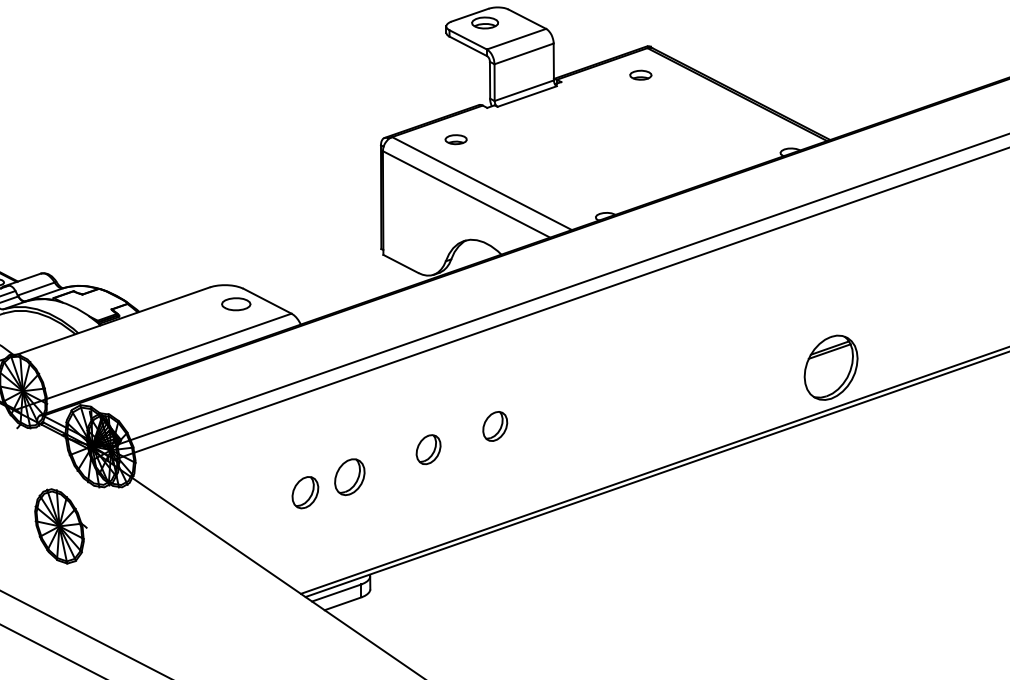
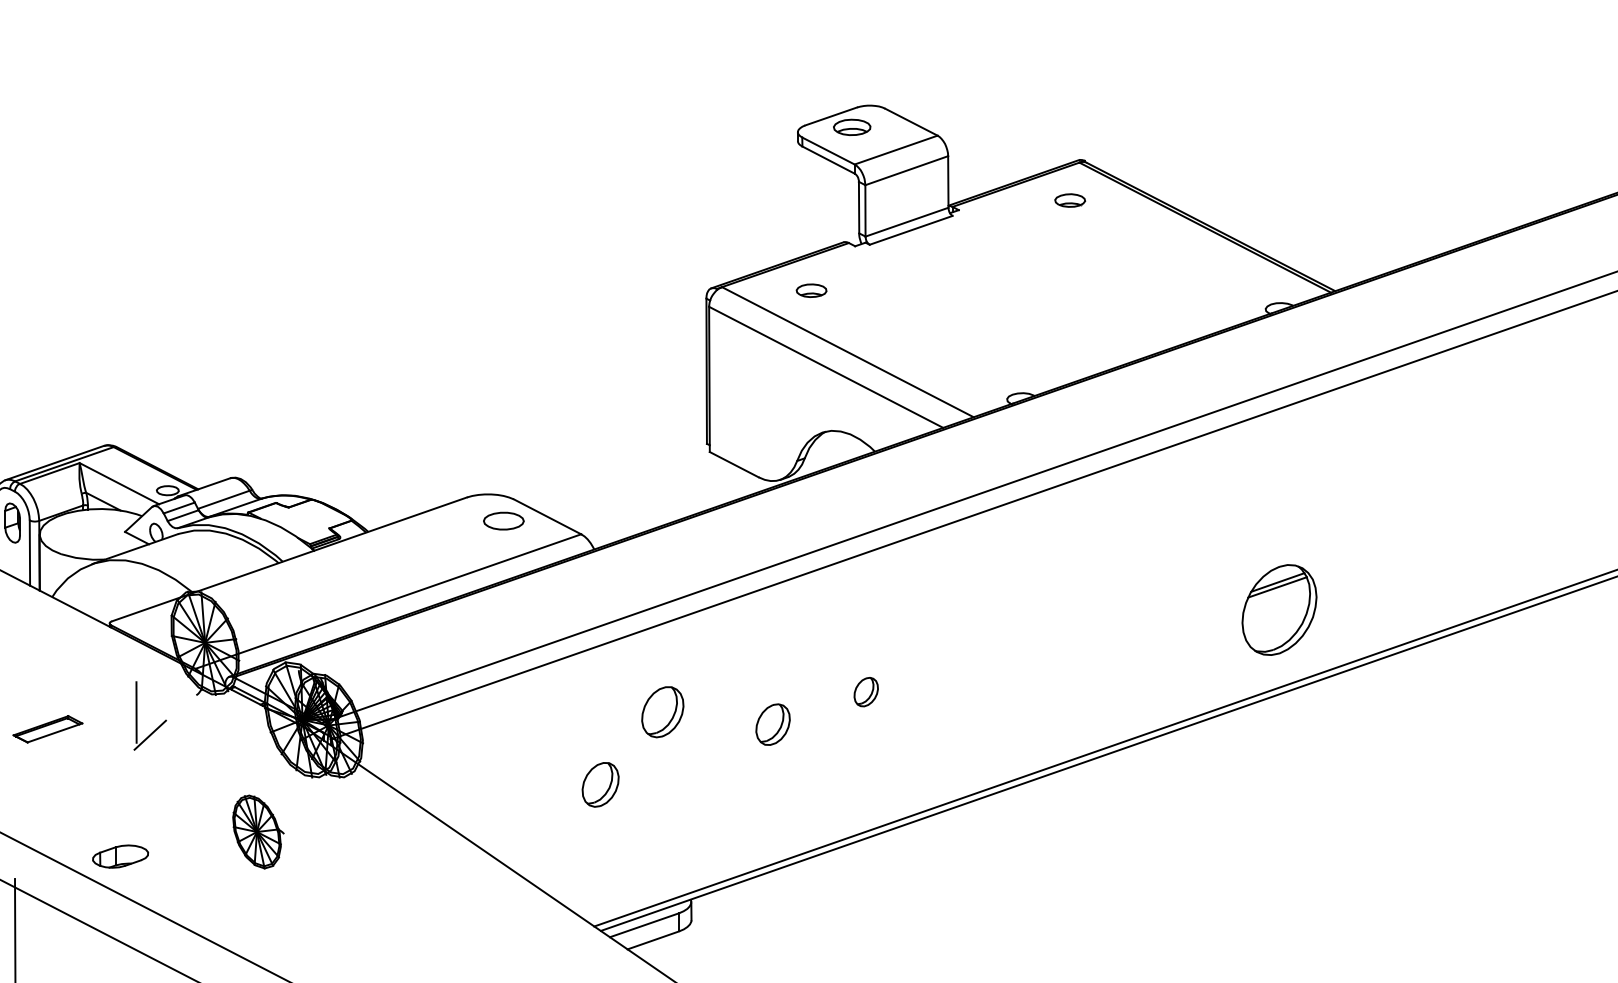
part: (831, 367) -> (1279, 609), moved
part: (494, 425) -> (865, 691), size x0.7
part: (349, 477) -> (662, 712), moved
part: (60, 525) -> (258, 831), size x0.7

